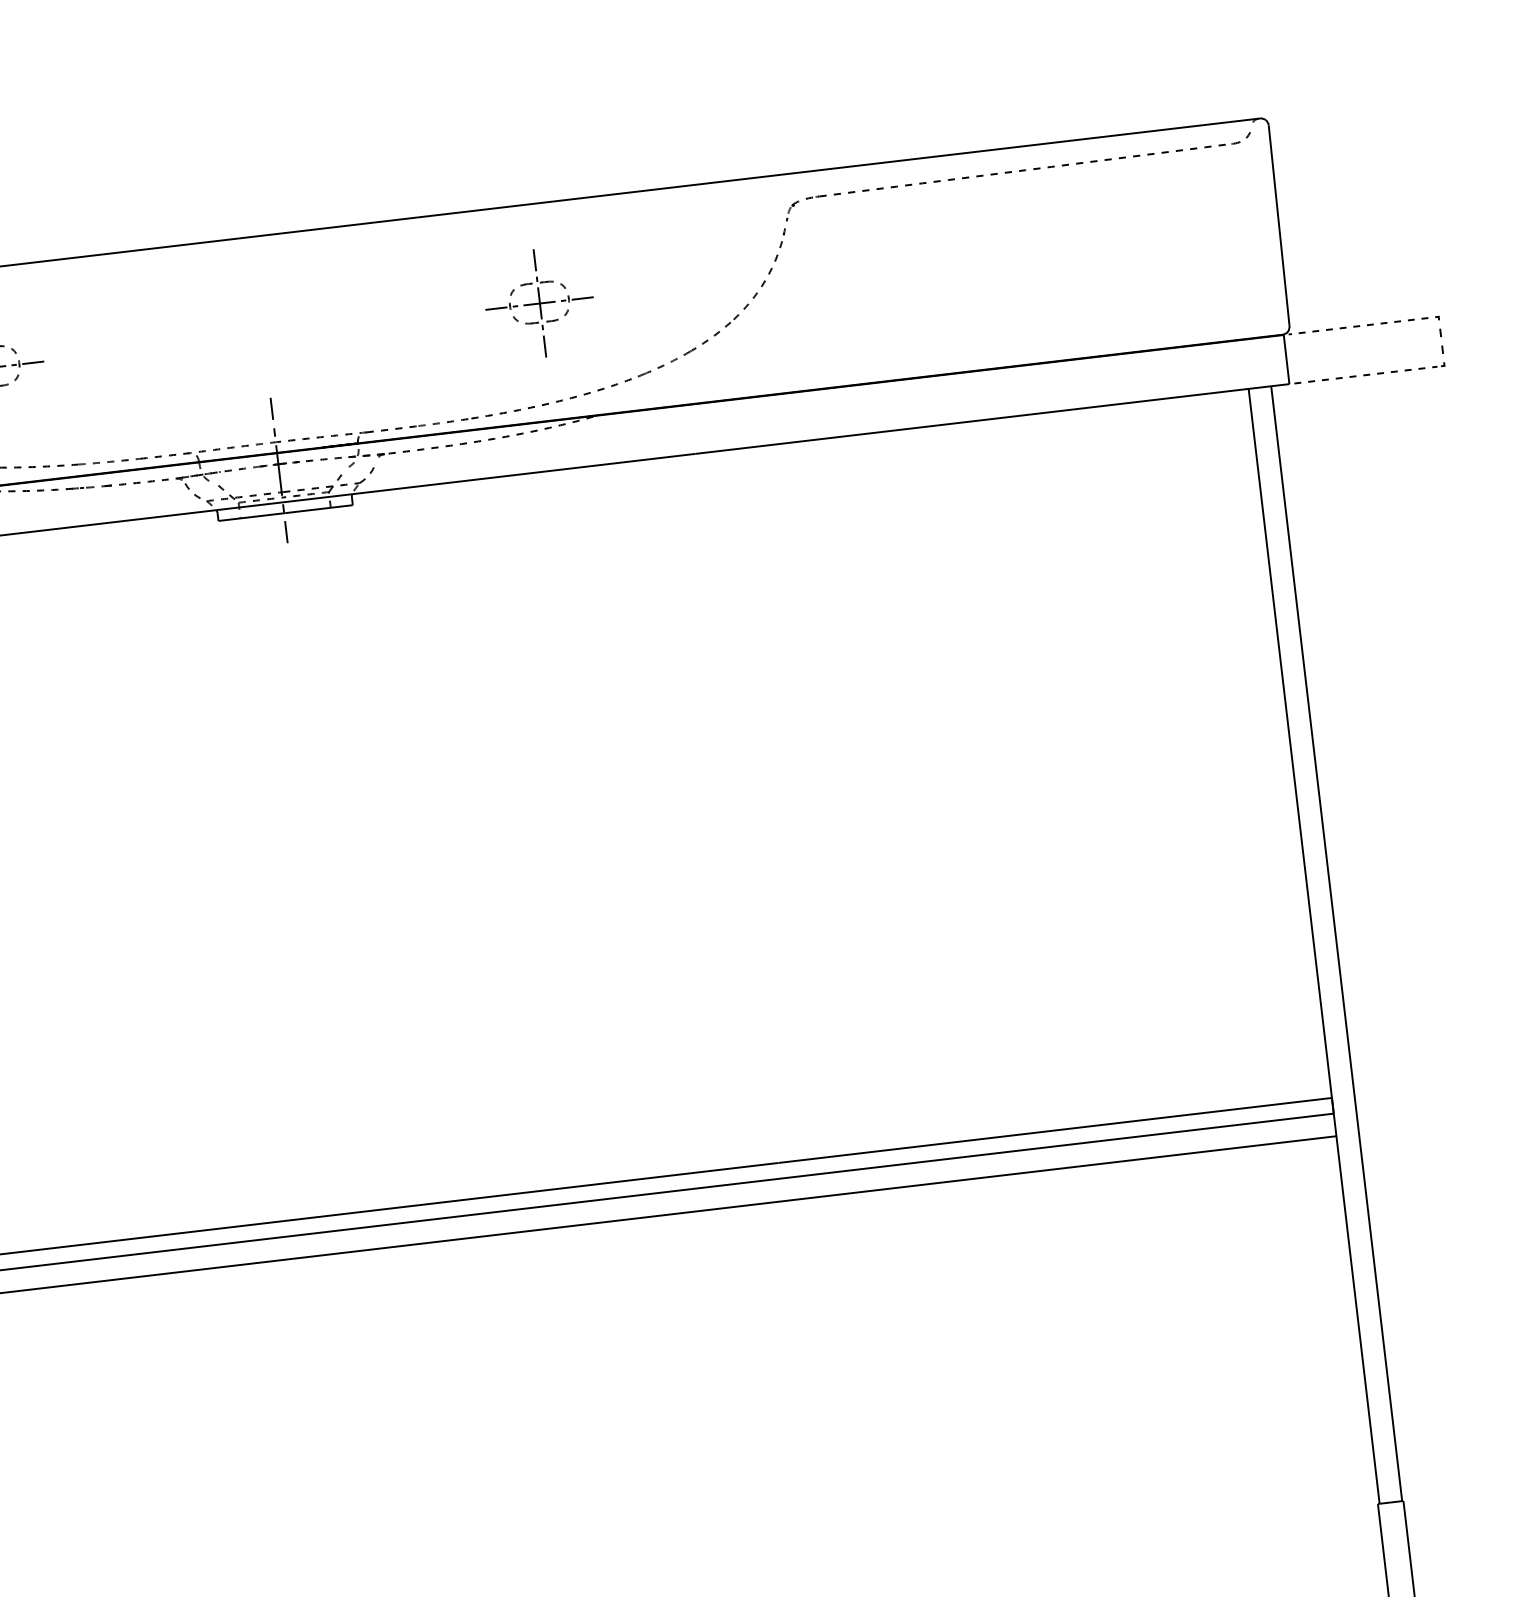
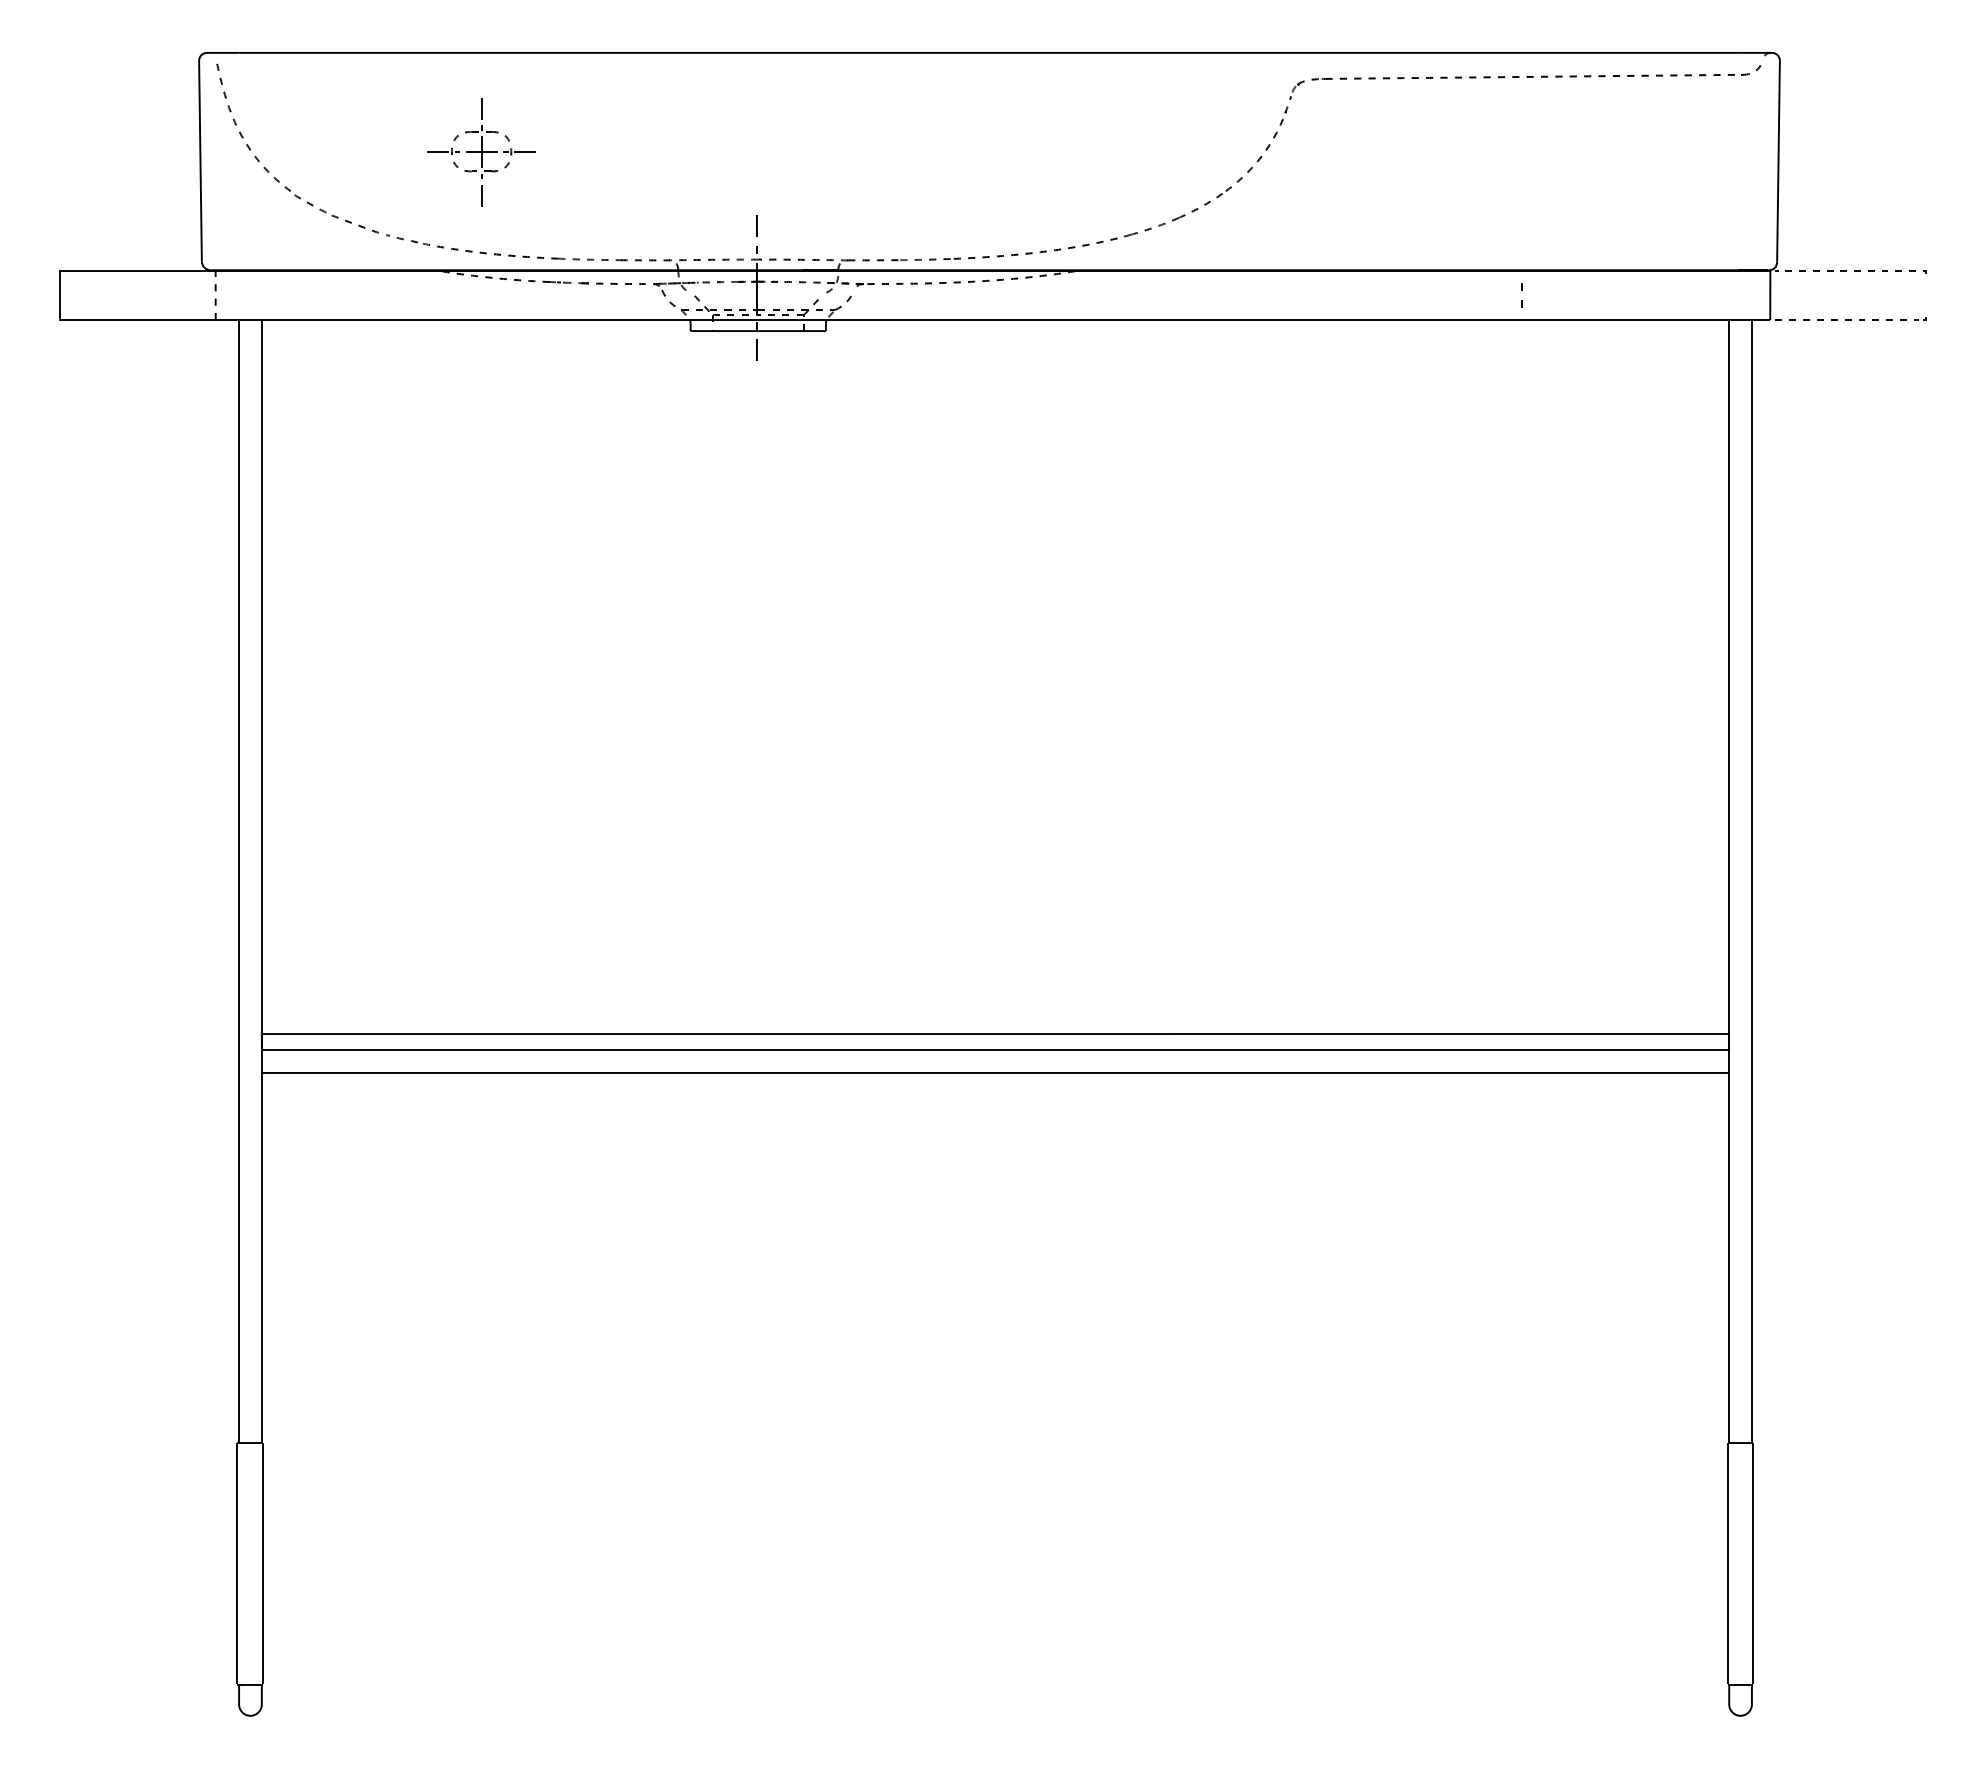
part: (539, 303) -> (1034, 152), removed
line: (1440, 336) -> (1521, 290), moved

